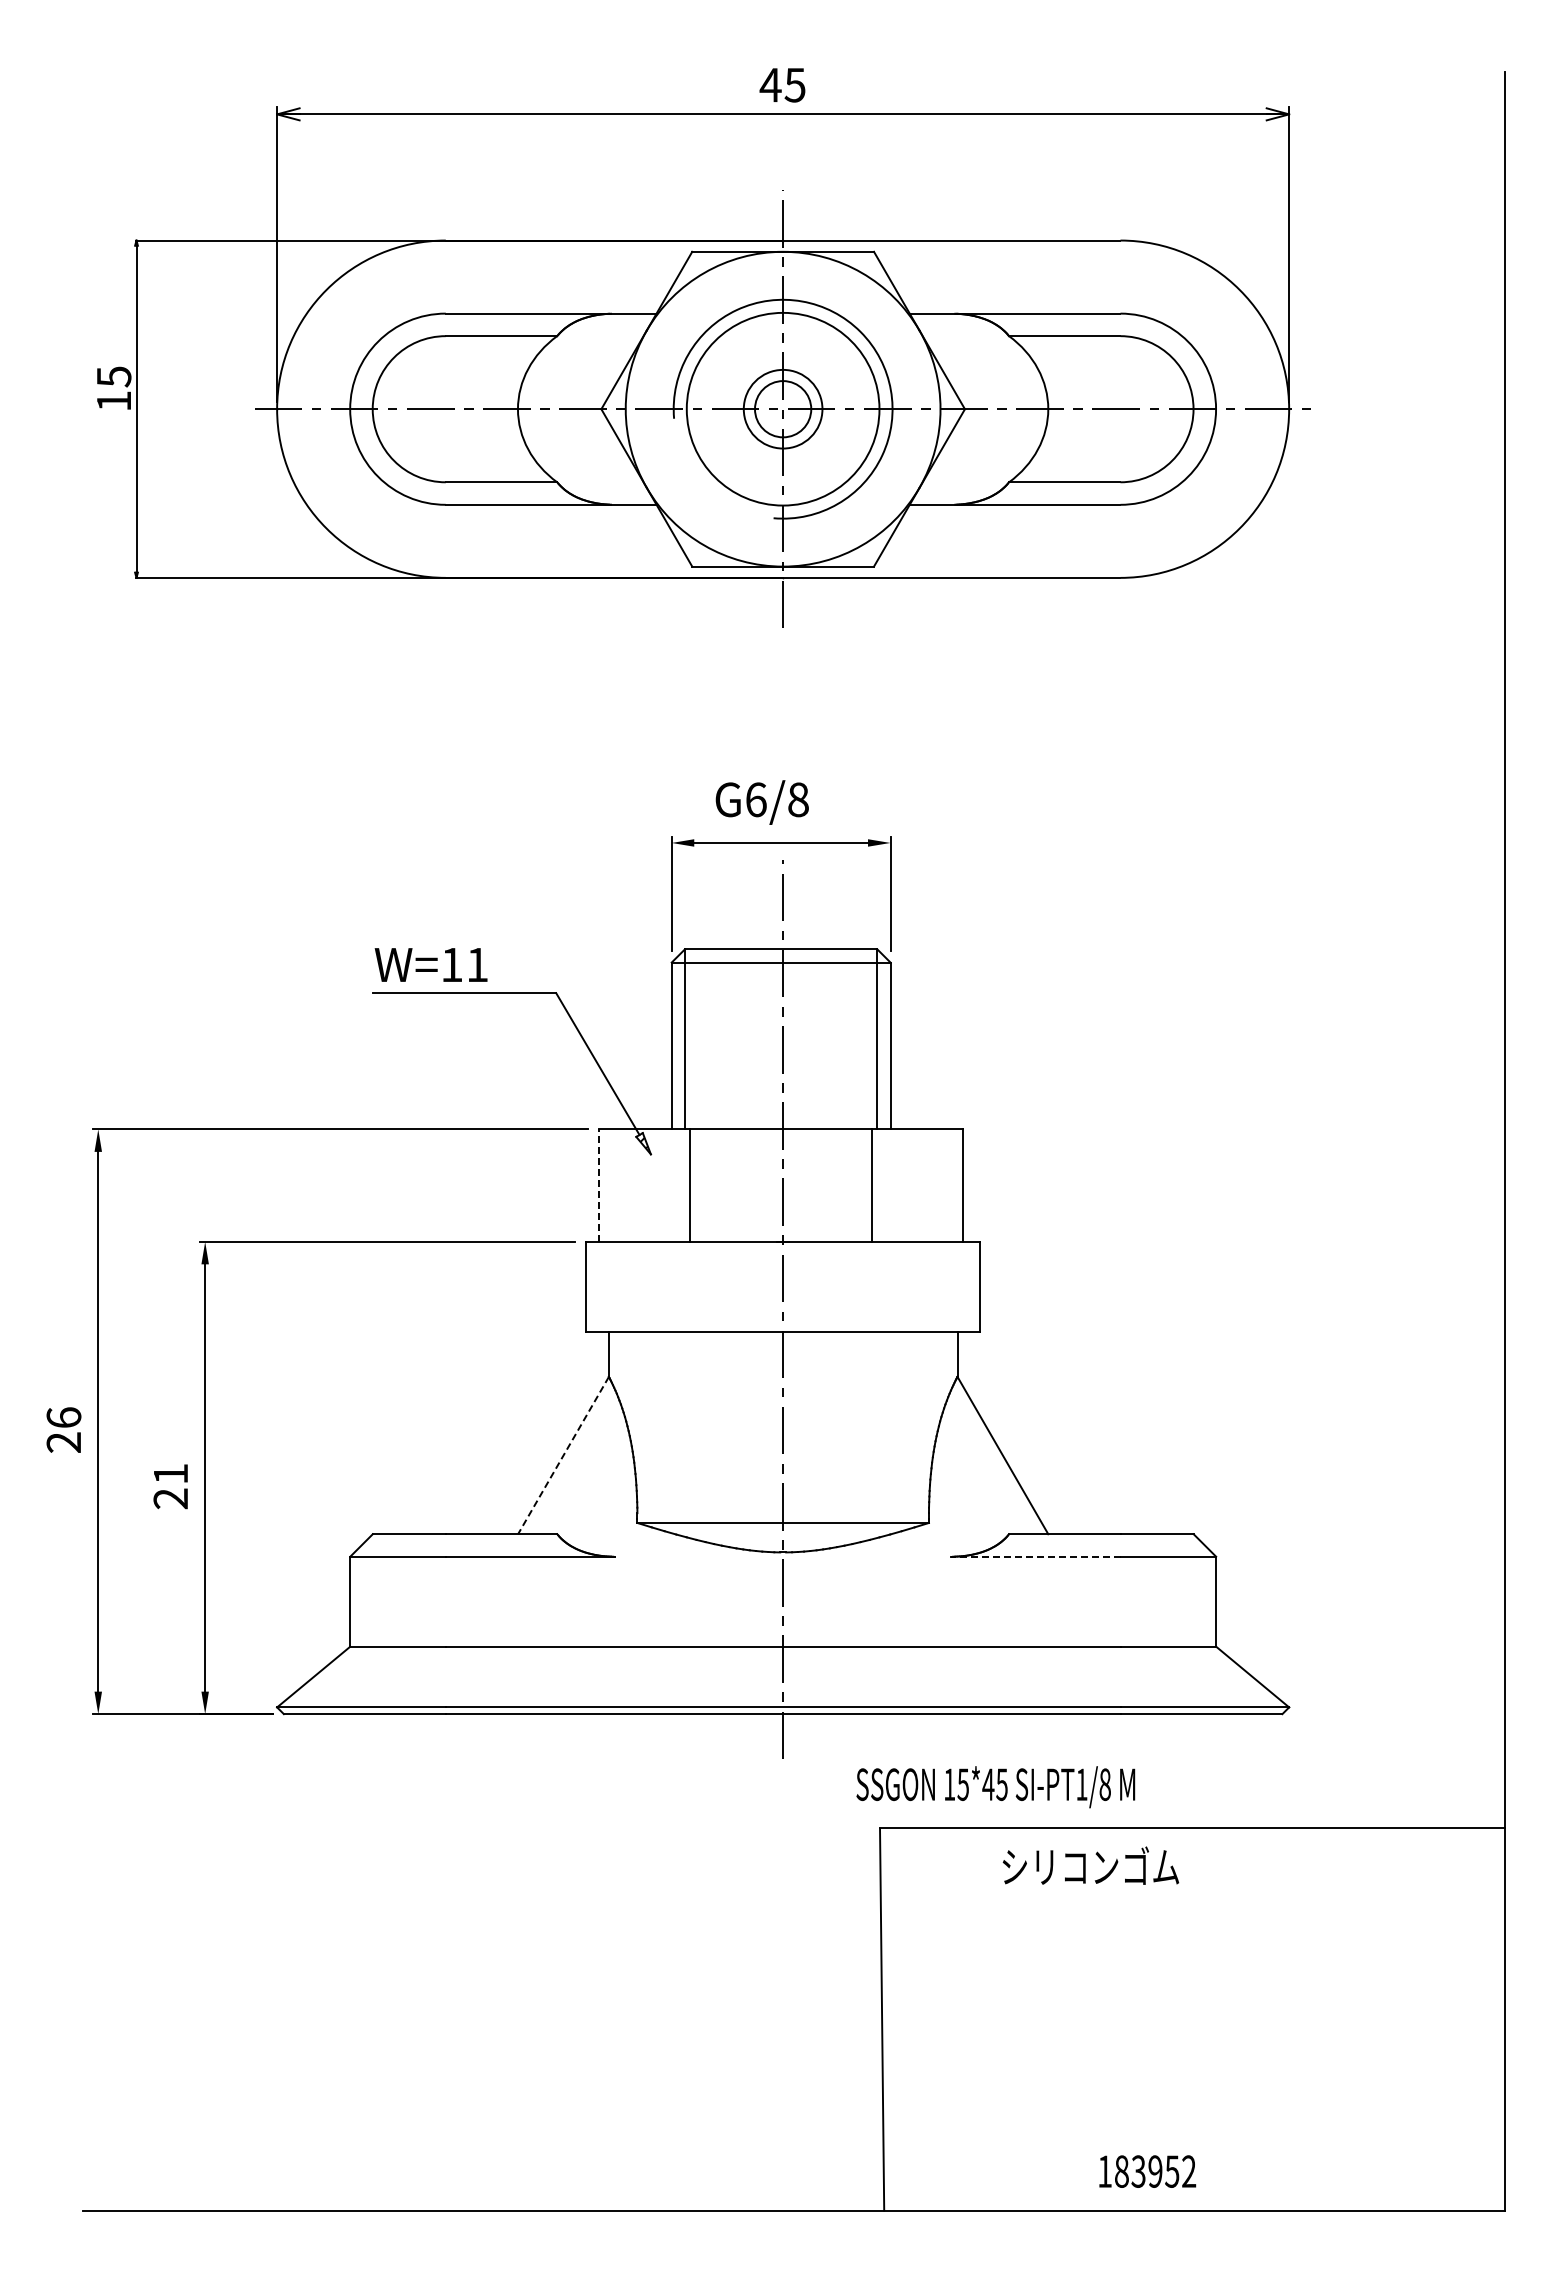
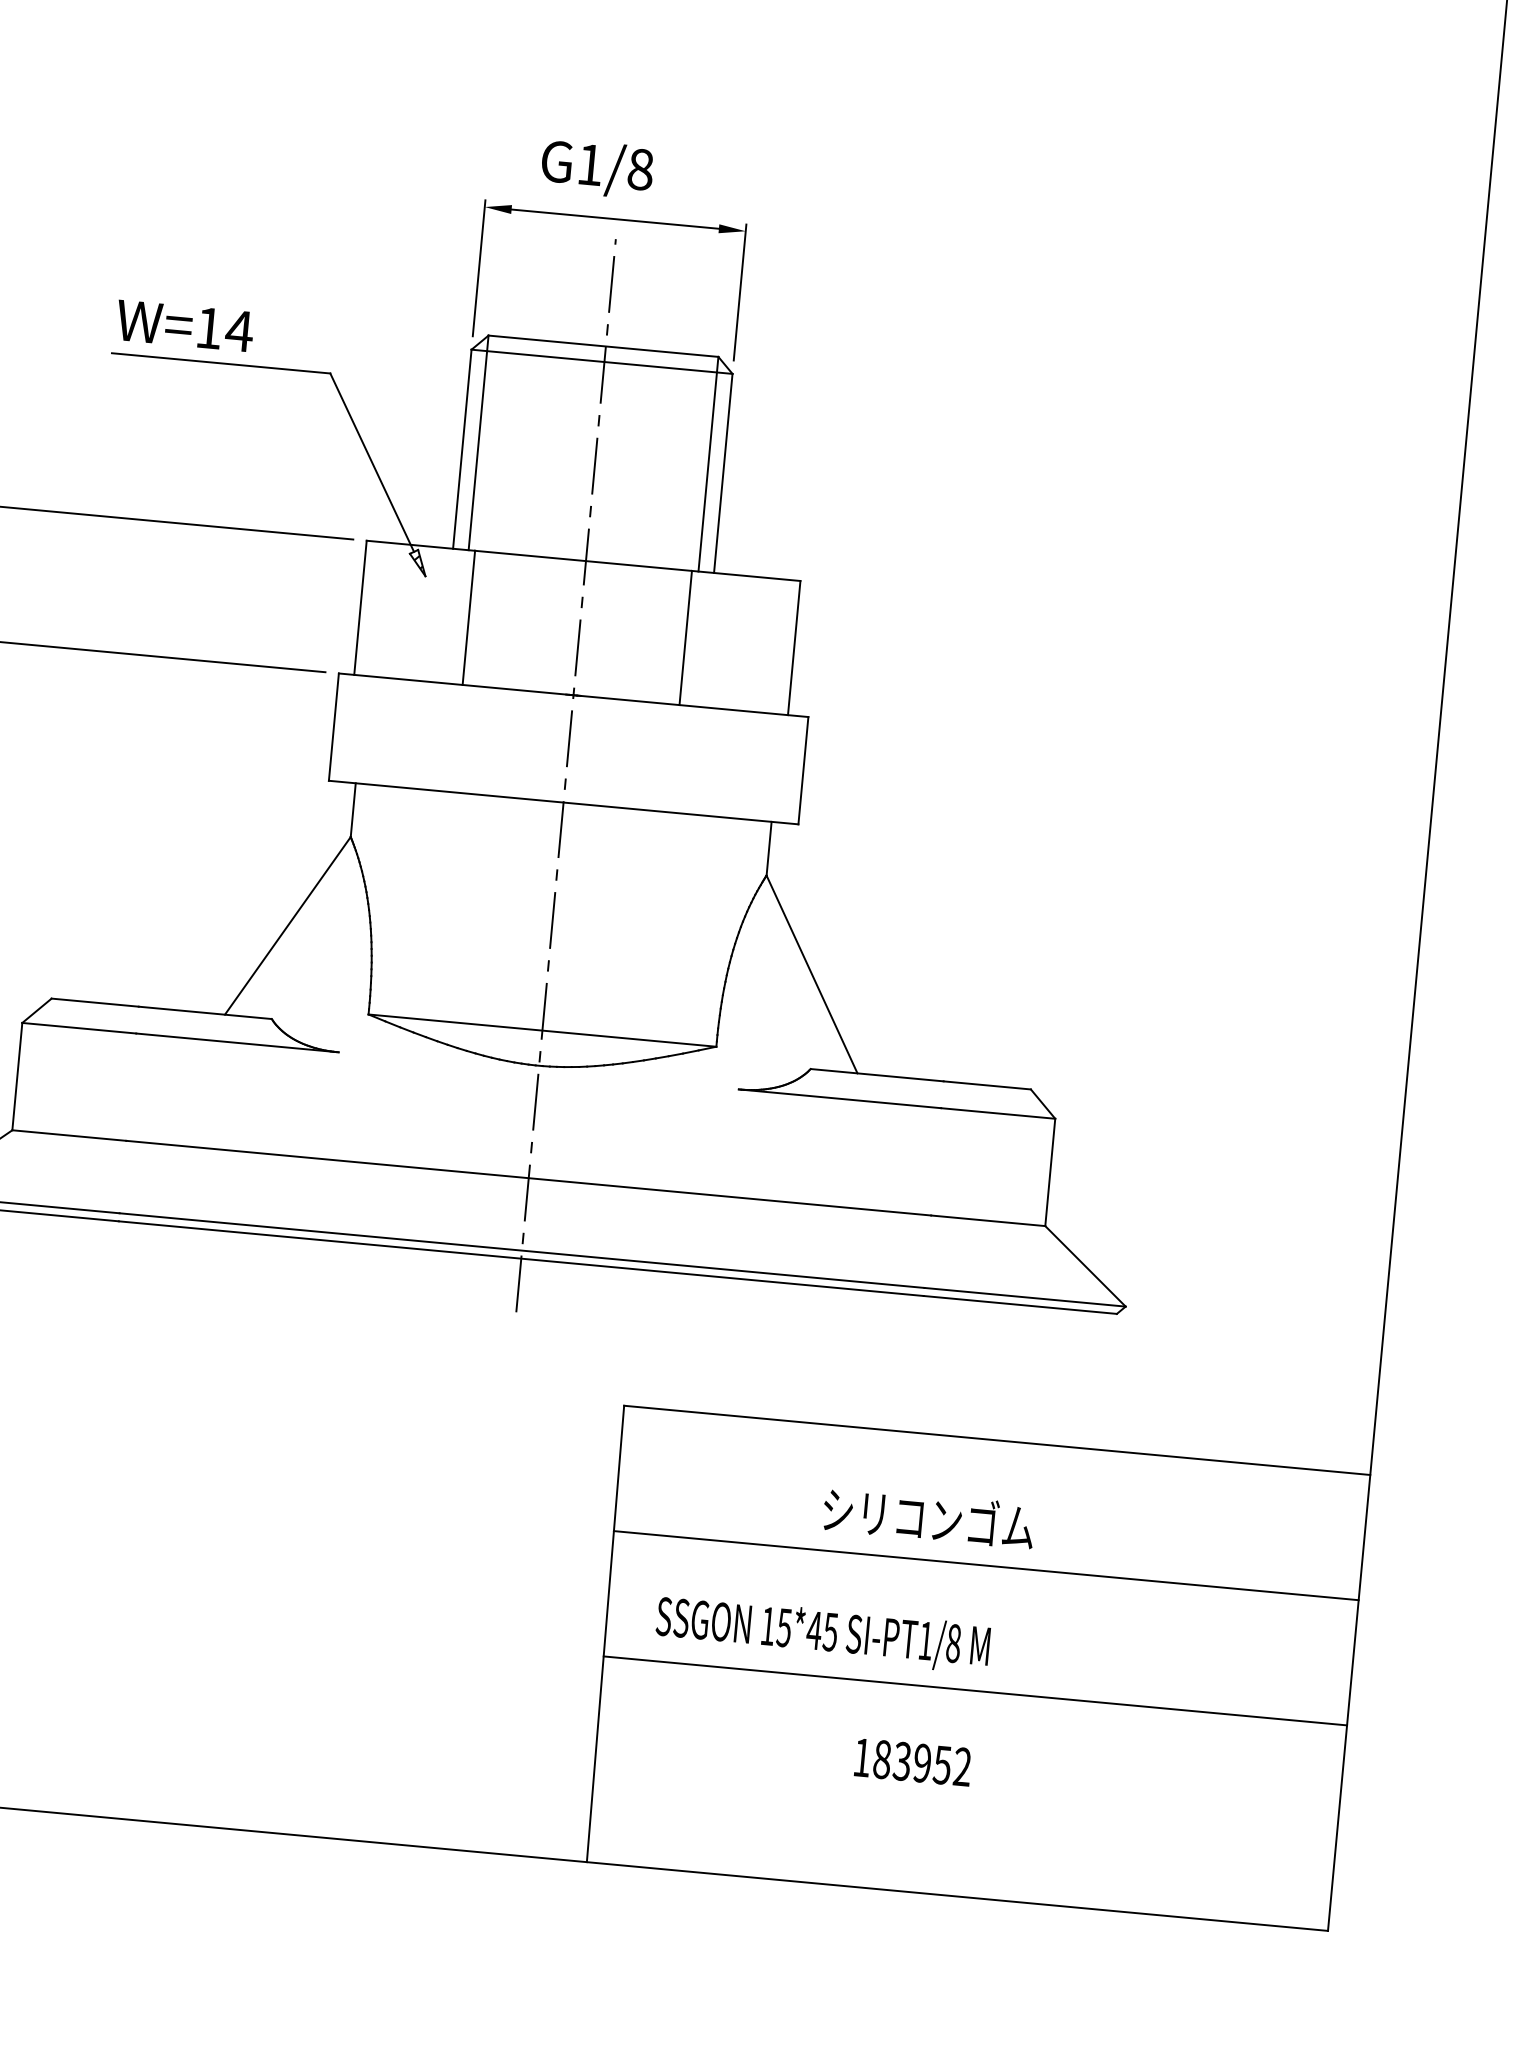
text: (756, 799) -> (590, 164), G6/8 -> G1/8
text: (476, 964) -> (238, 330), W=11 -> W=14
line: (599, 1185) -> (360, 607), dashed -> solid
line: (563, 1455) -> (287, 925), dashed -> solid
line: (1035, 1556) -> (839, 1098), dashed -> solid
text: (995, 1787) -> (822, 1634), moved
text: (1090, 1865) -> (928, 1517), moved
line: (1193, 1933) -> (986, 1565), added
line: (1193, 2038) -> (974, 1691), added
text: (1147, 2171) -> (912, 1762), moved

